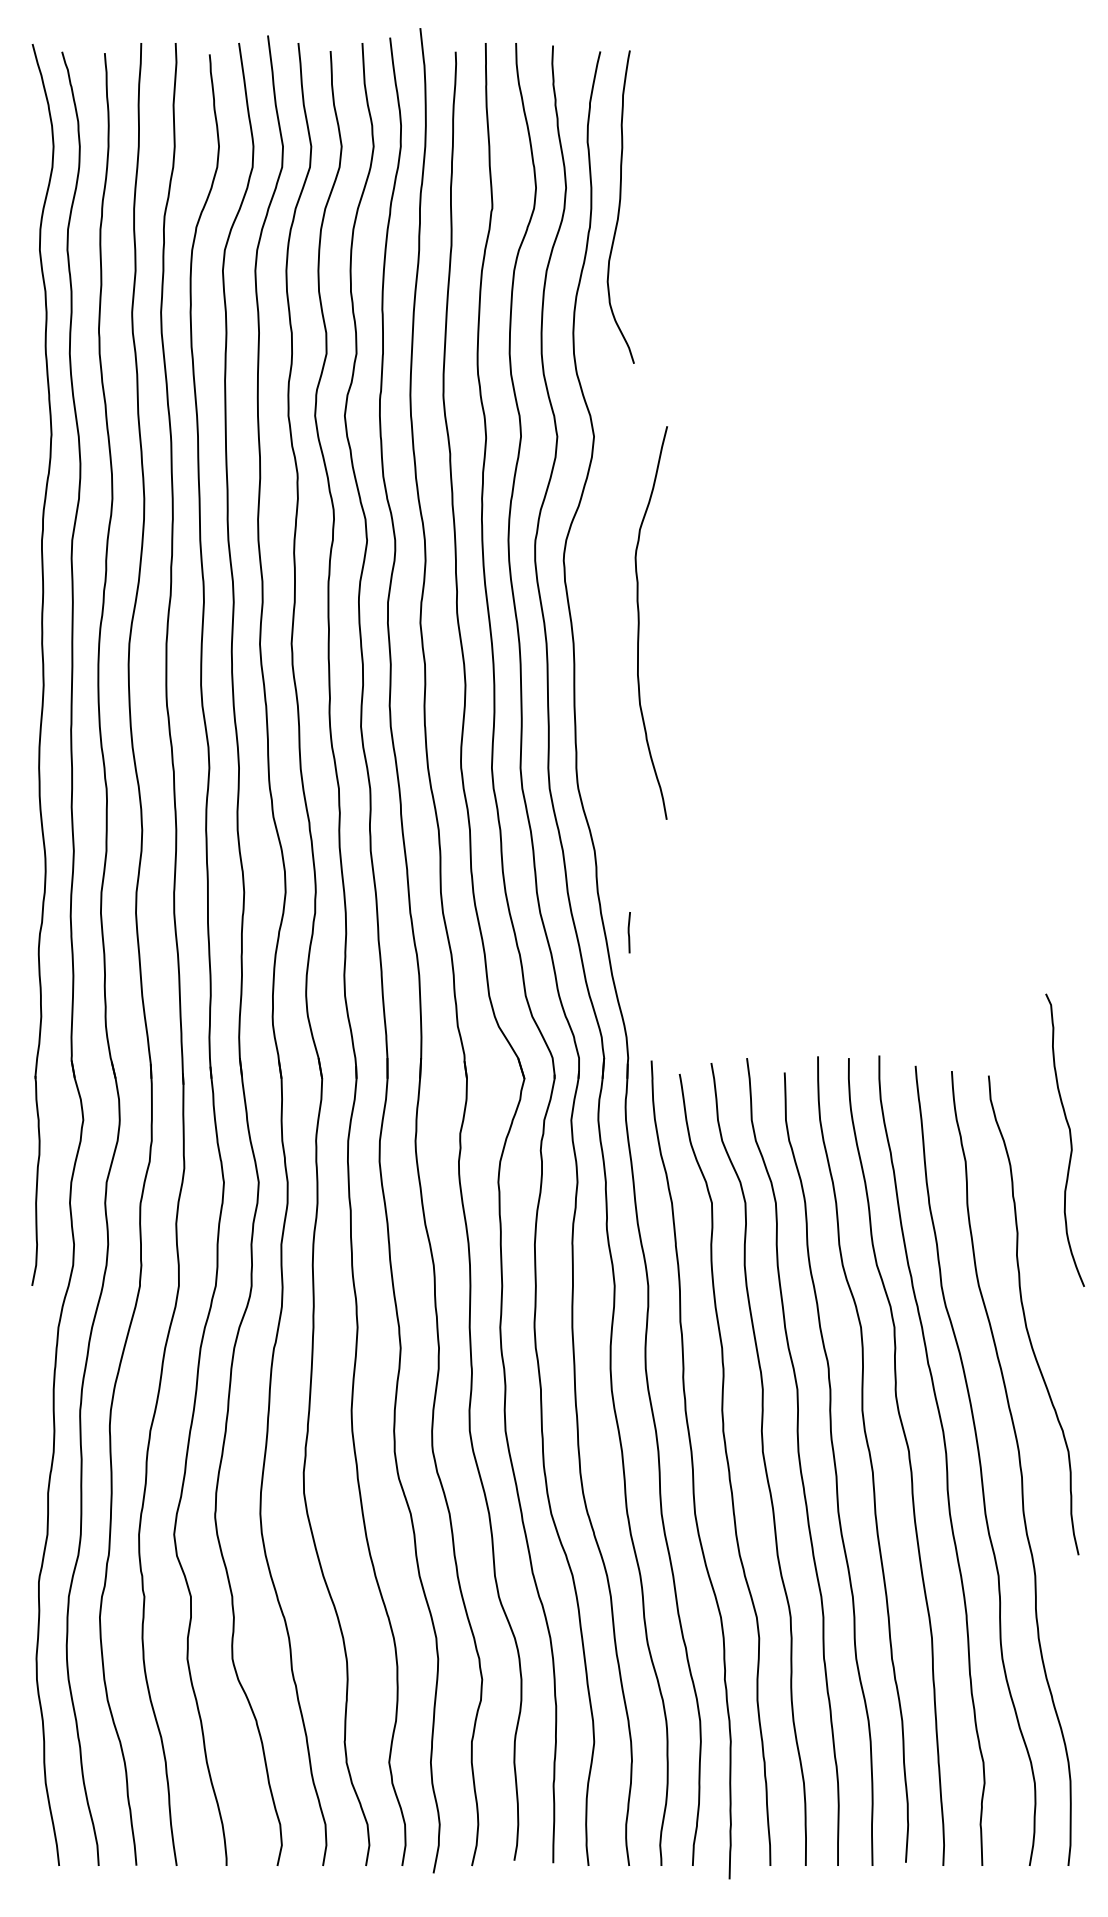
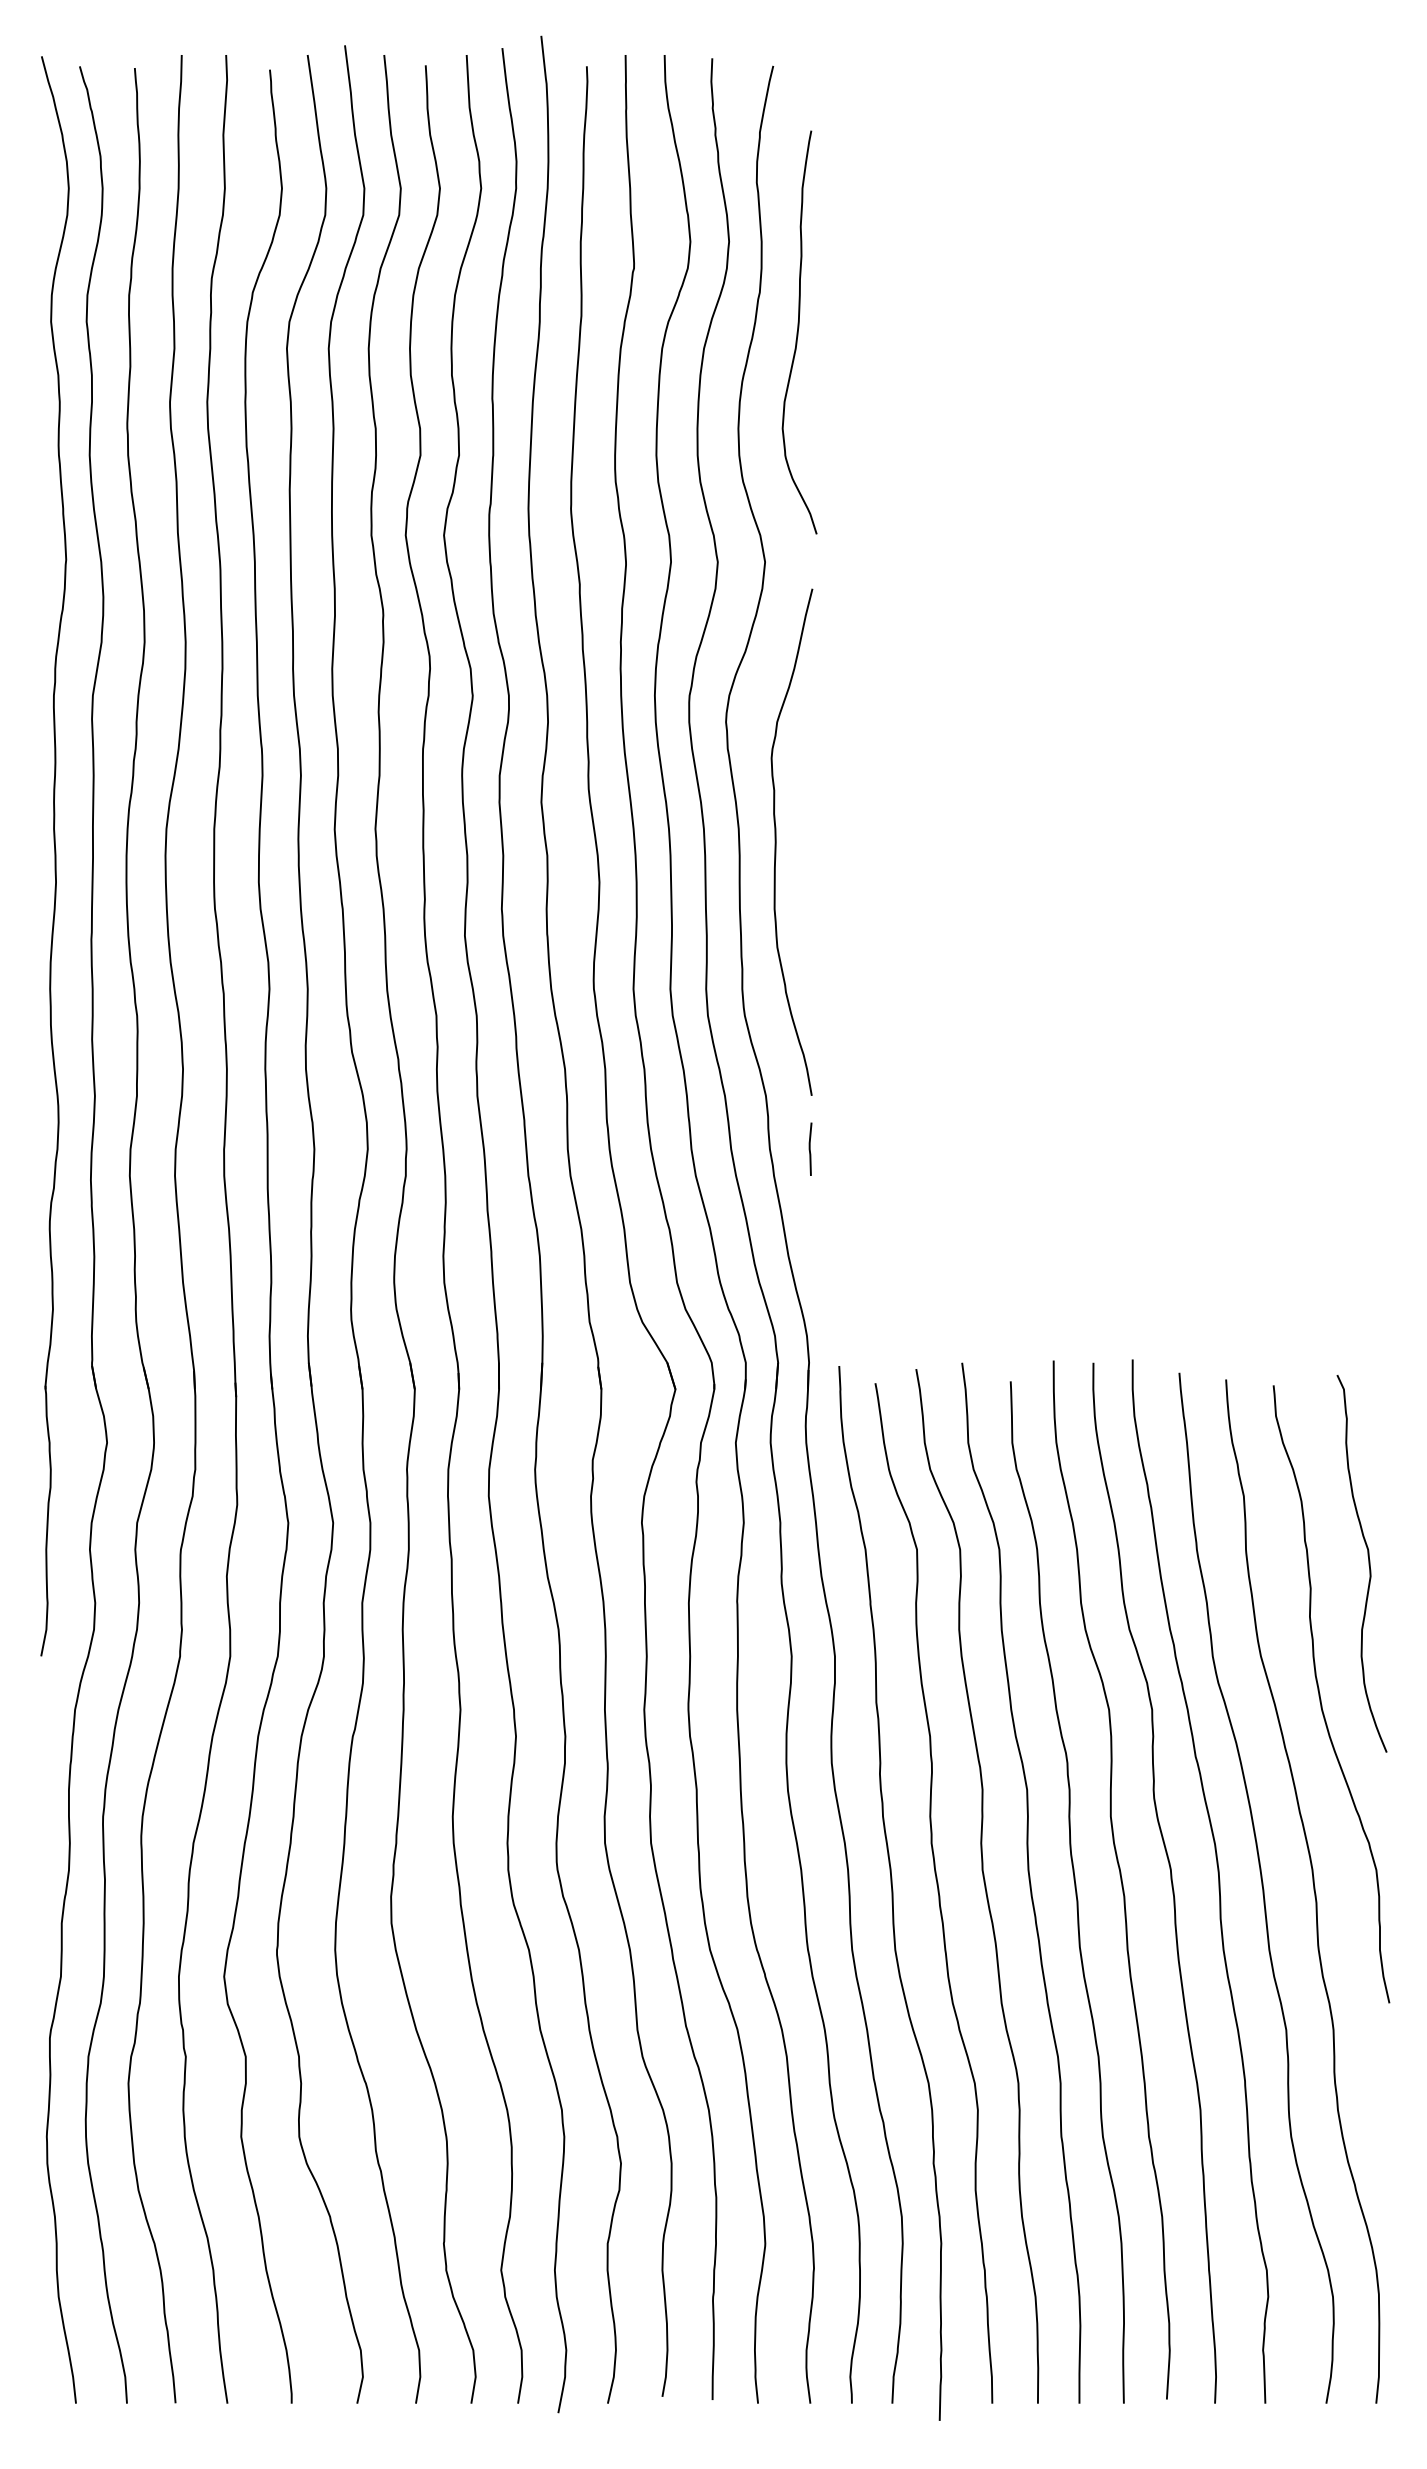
curve: (619, 207) -> (798, 332), moved
curve: (639, 622) -> (776, 841), moved
line: (629, 932) -> (810, 1148), moved
curve: (1070, 1140) -> (1368, 1563), moved

